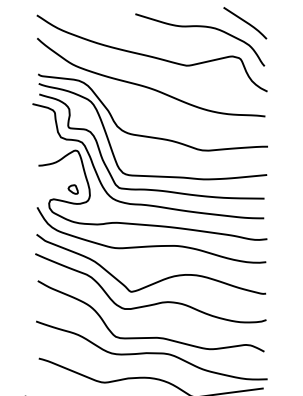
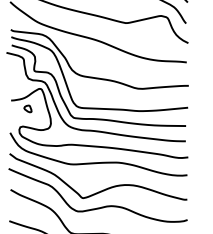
part: (72, 189) -> (27, 108), moved

